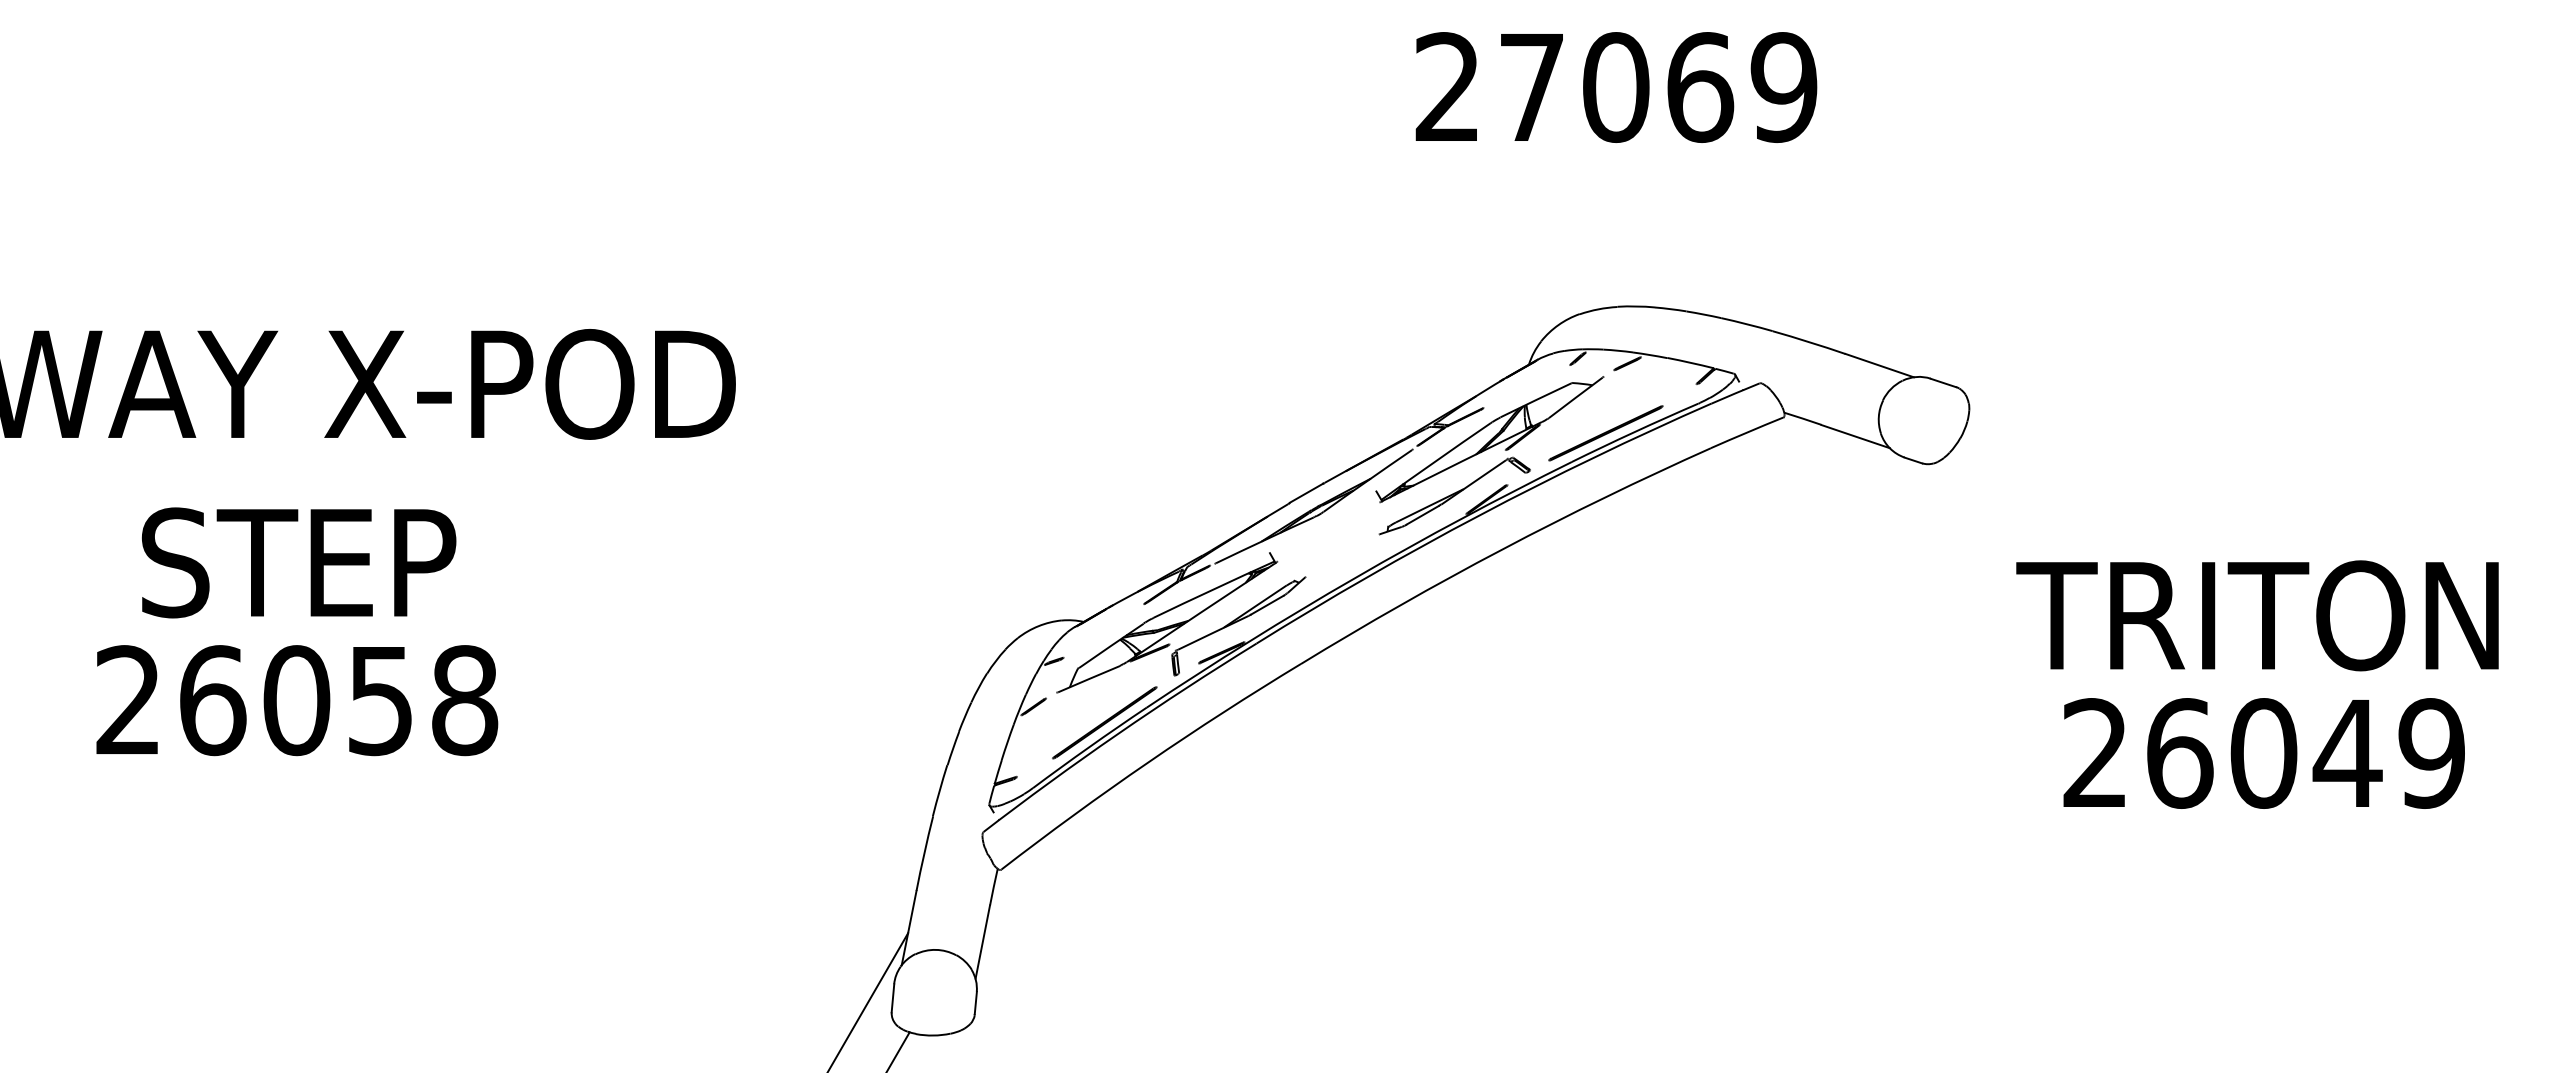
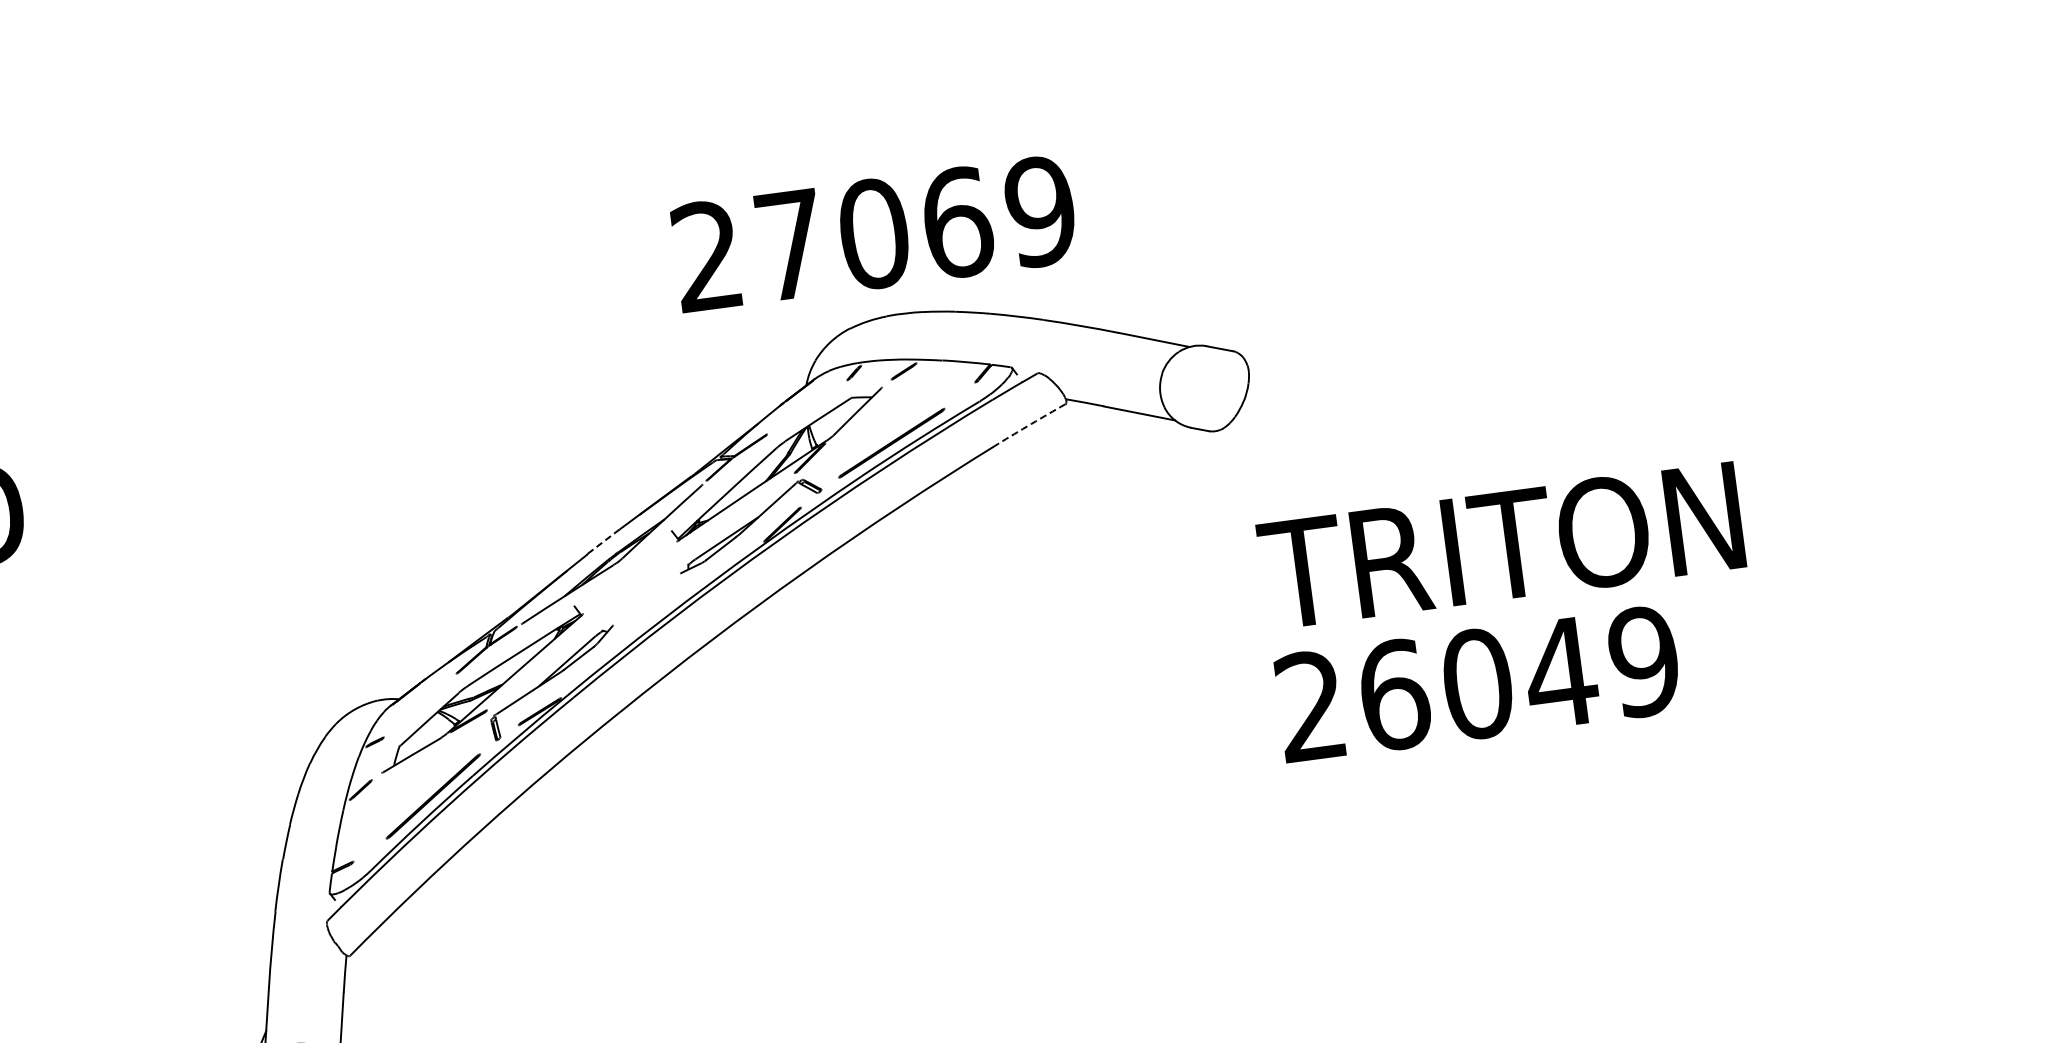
text: (1616, 87) -> (874, 233), moved
arc: (1746, 432) -> (1031, 423), solid -> dashed
line: (1306, 493) -> (602, 542), solid -> dashed
text: (2257, 615) -> (1501, 545), moved
text: (2263, 753) -> (1477, 684), moved

